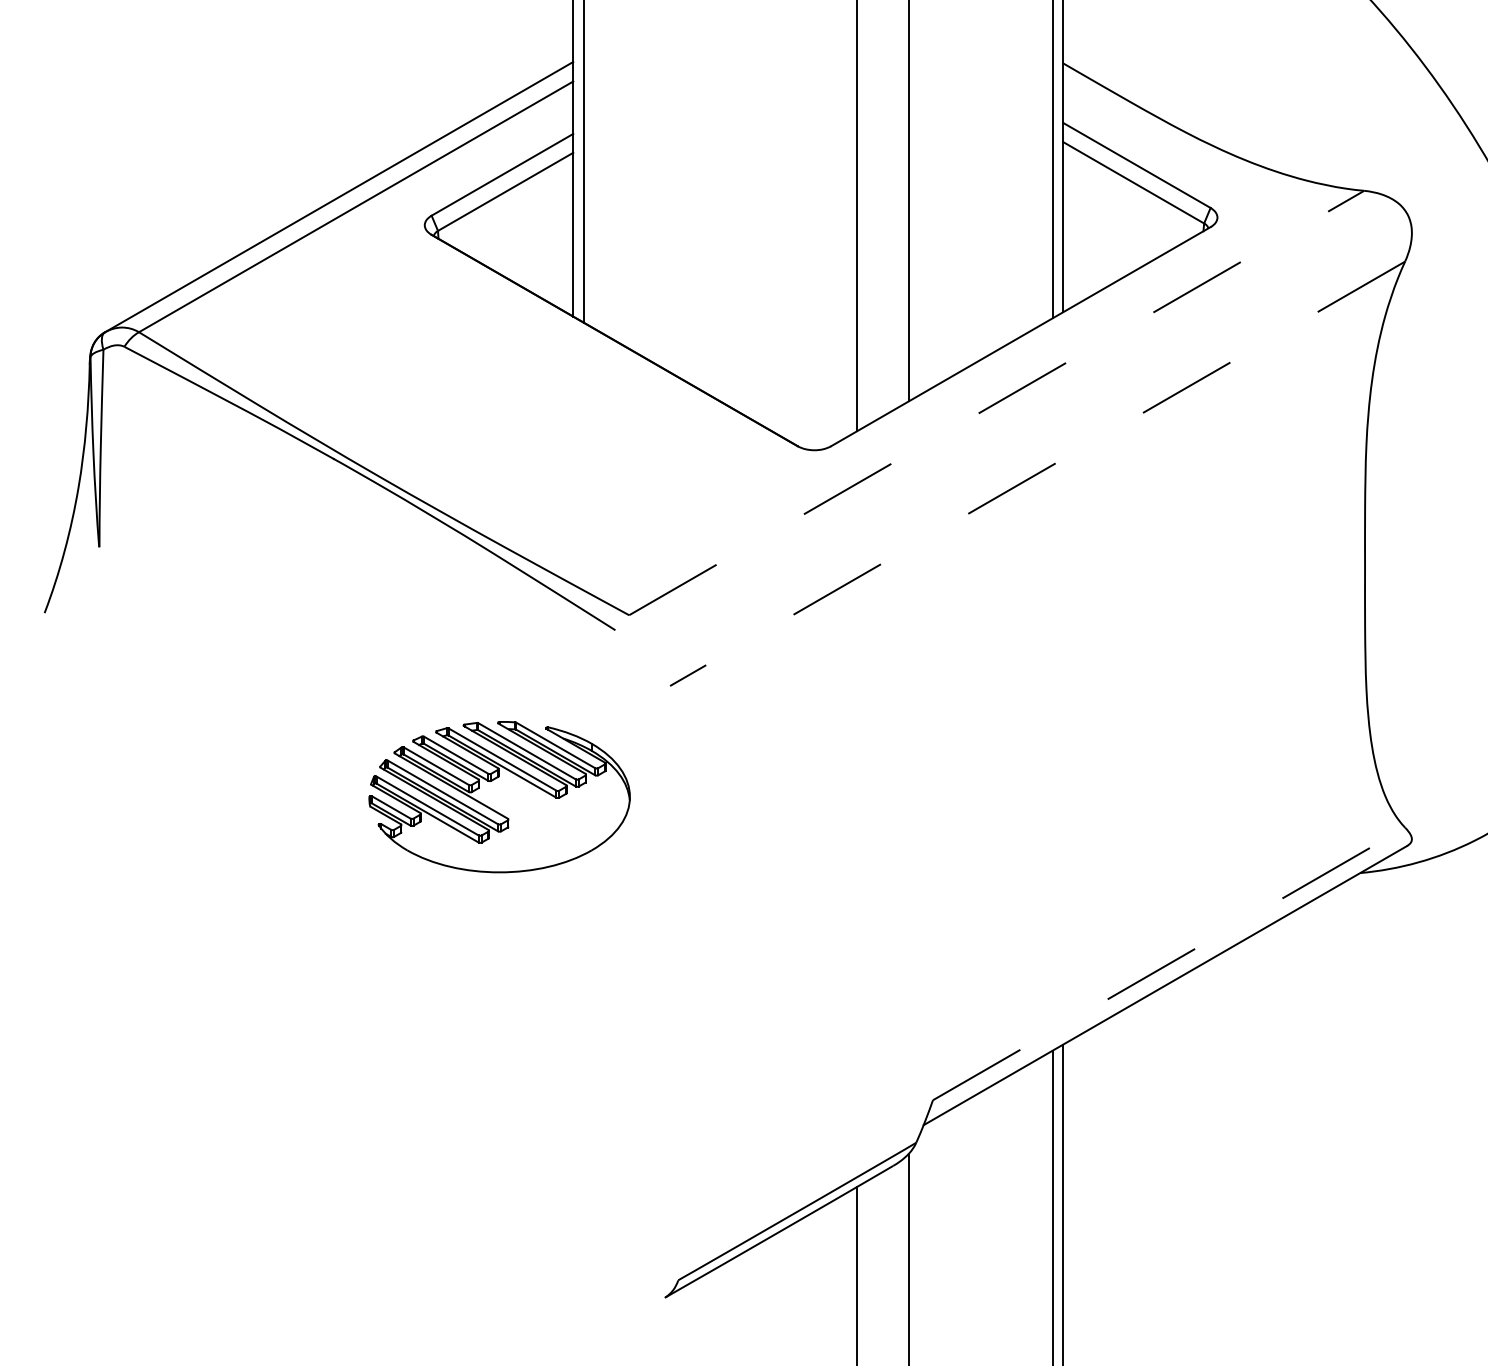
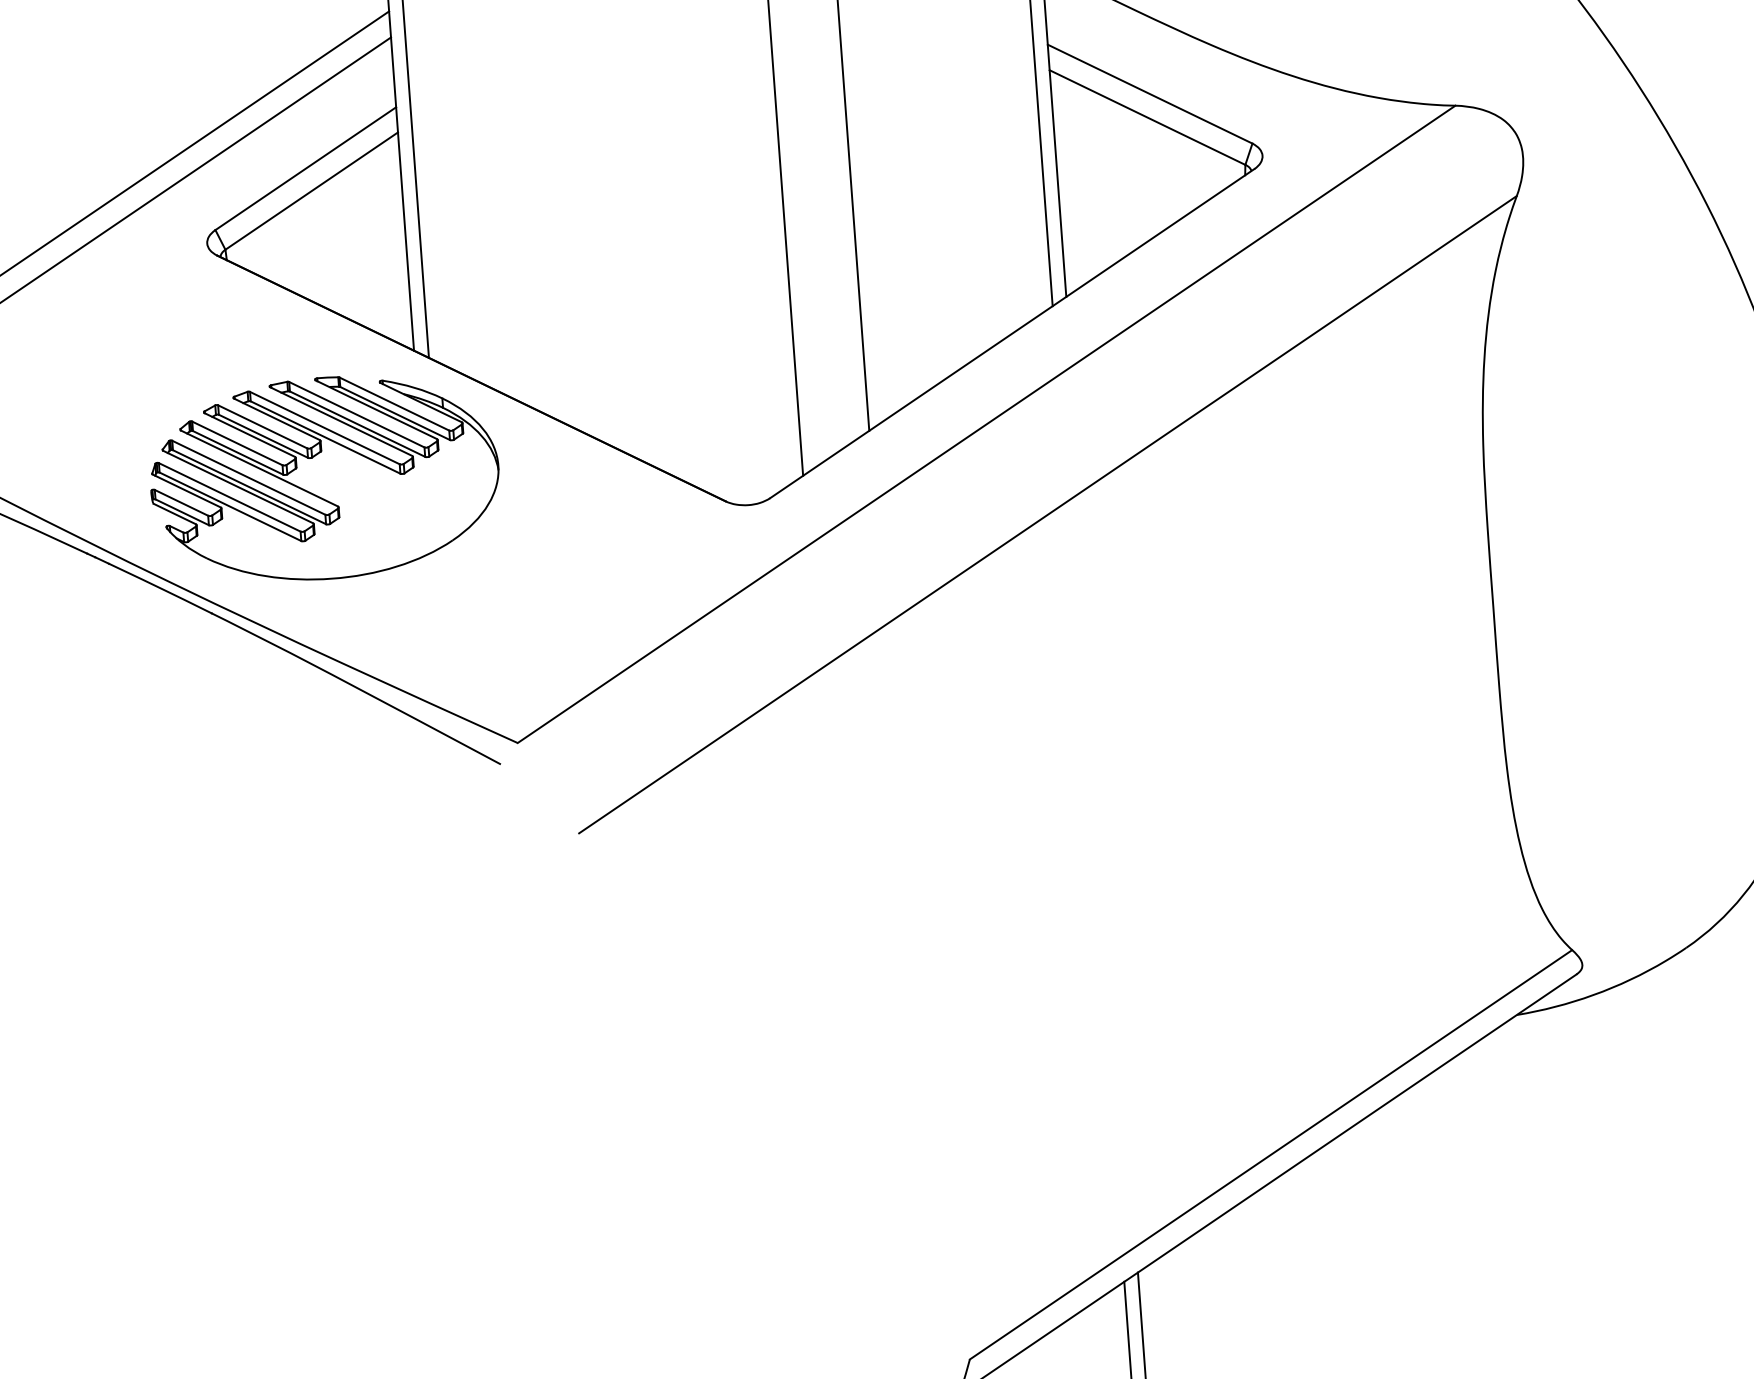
line: (997, 402) -> (987, 423), dashed -> solid
line: (1037, 474) -> (1047, 515), dashed -> solid
part: (499, 797) -> (324, 478), moved
line: (1169, 963) -> (1271, 1154), dashed -> solid

